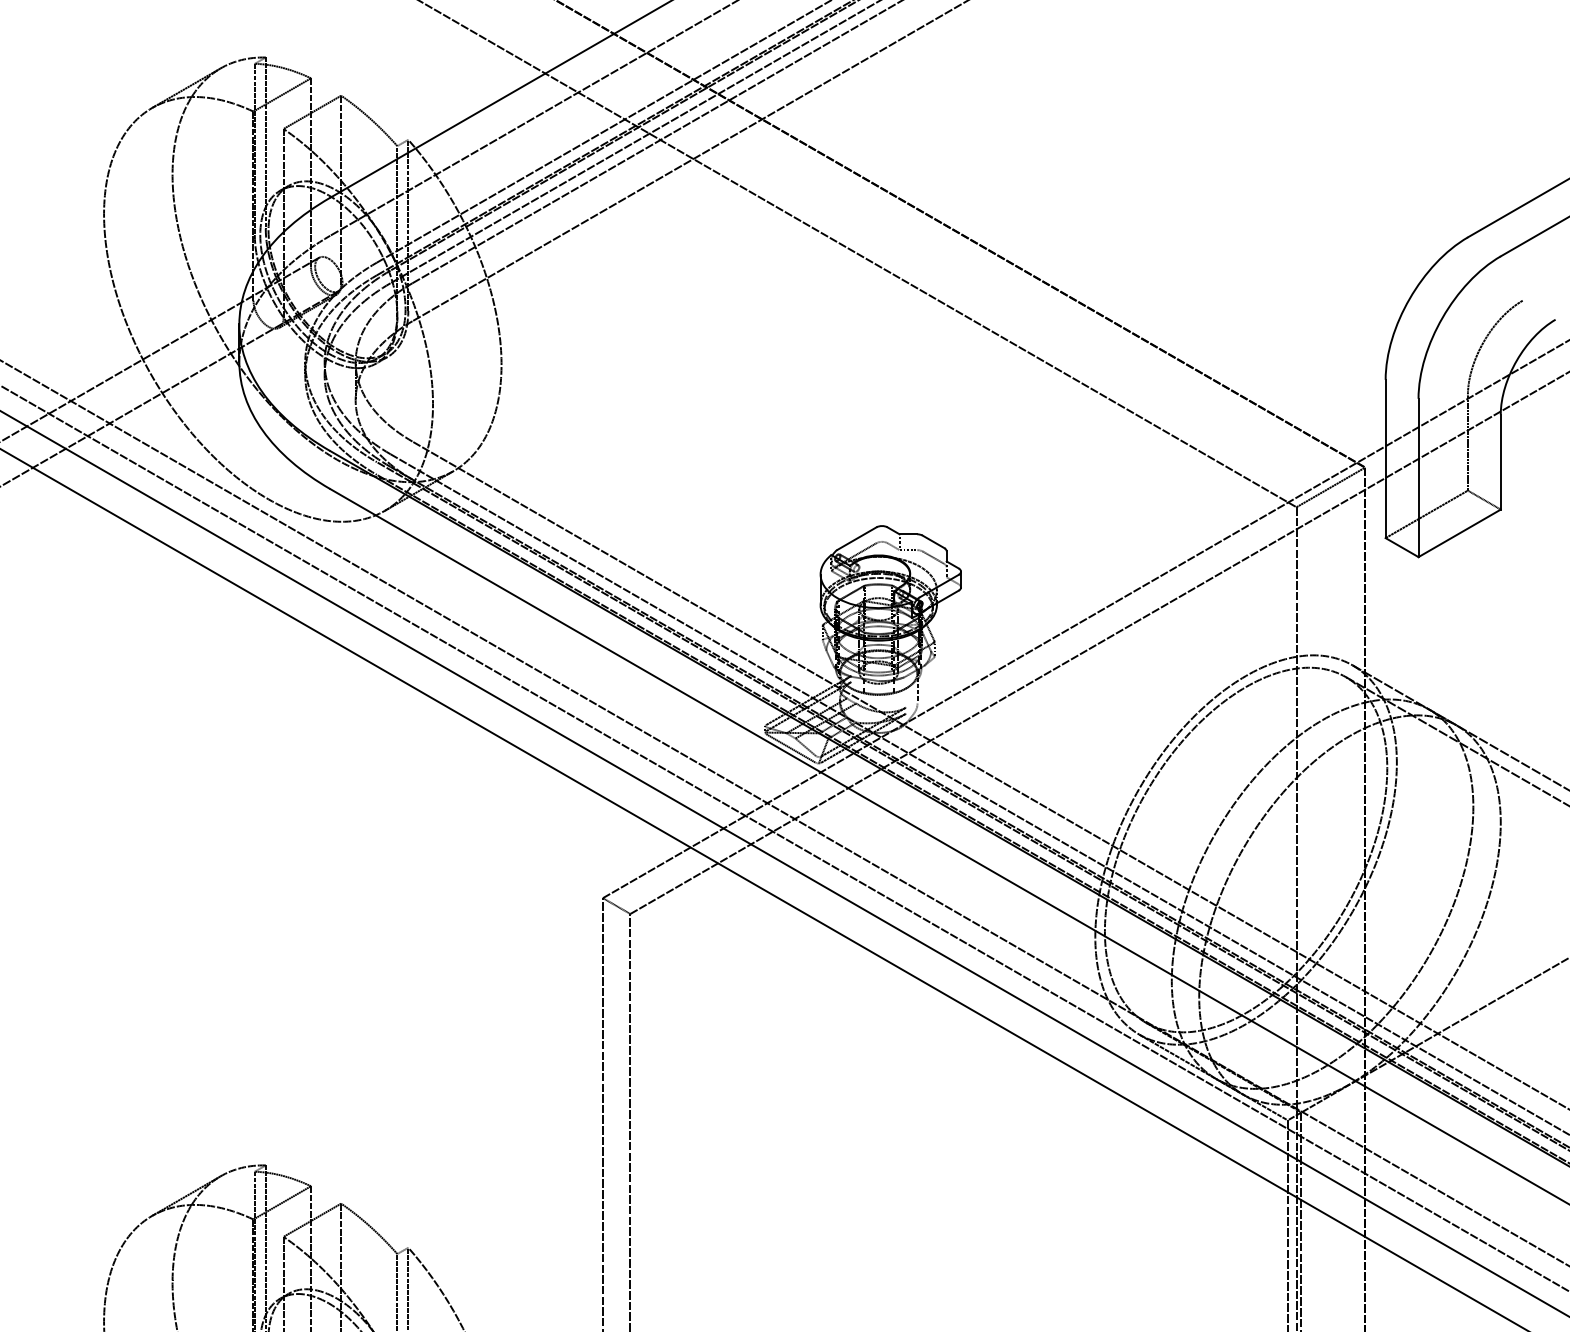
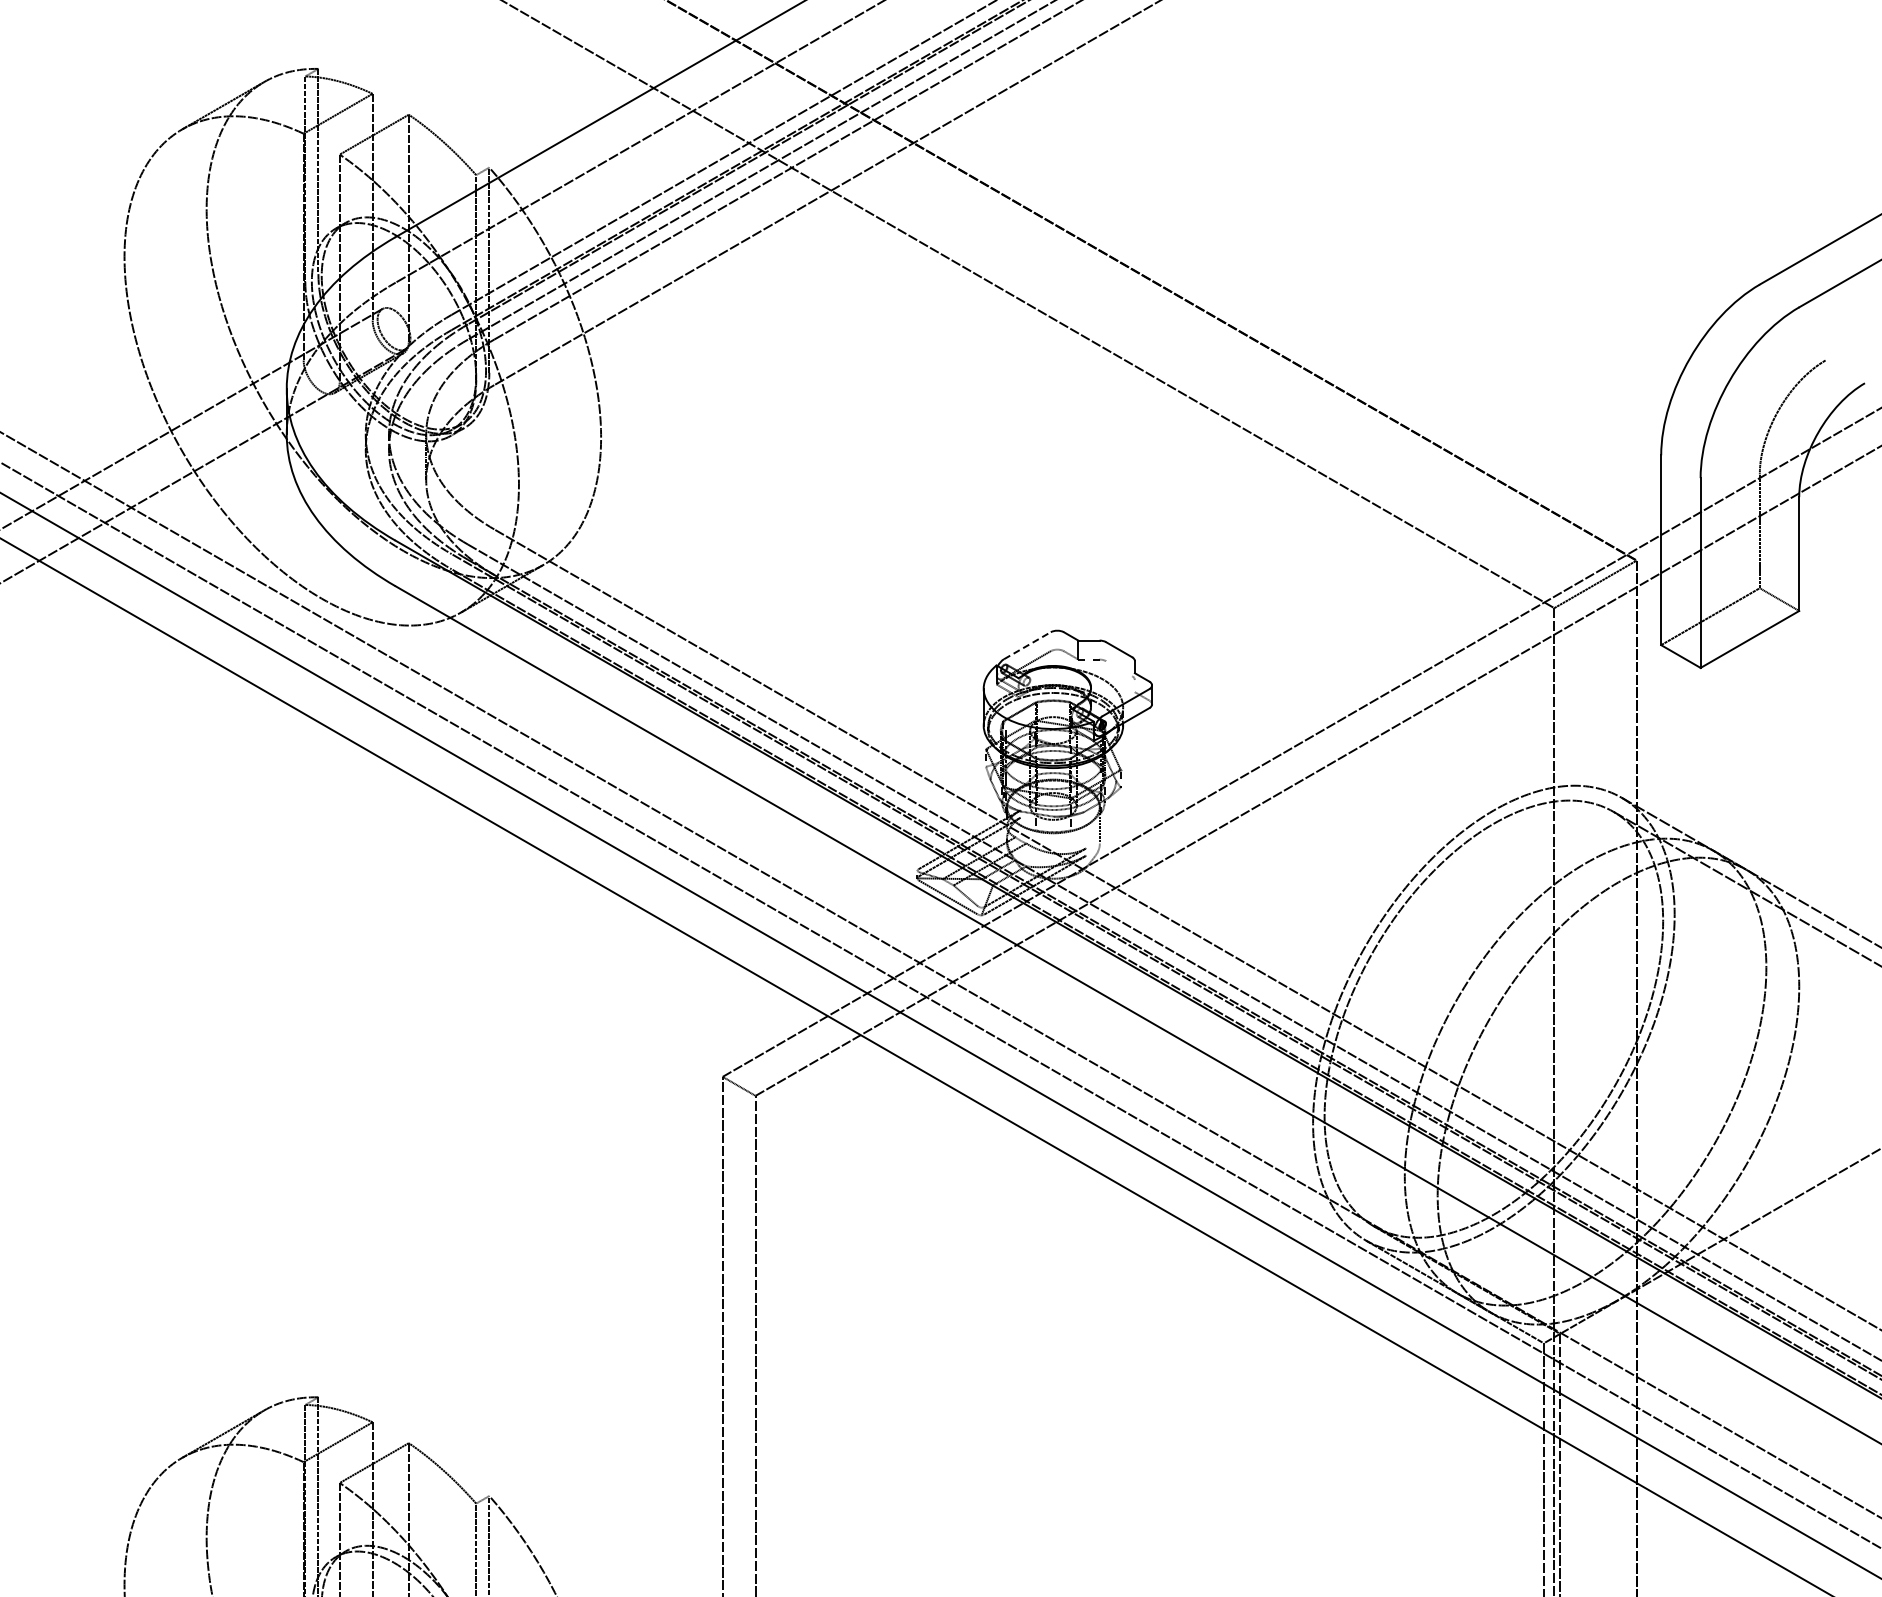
line: (857, 538) -> (1027, 645), solid -> dashed
line: (933, 557) -> (1119, 668), removed

